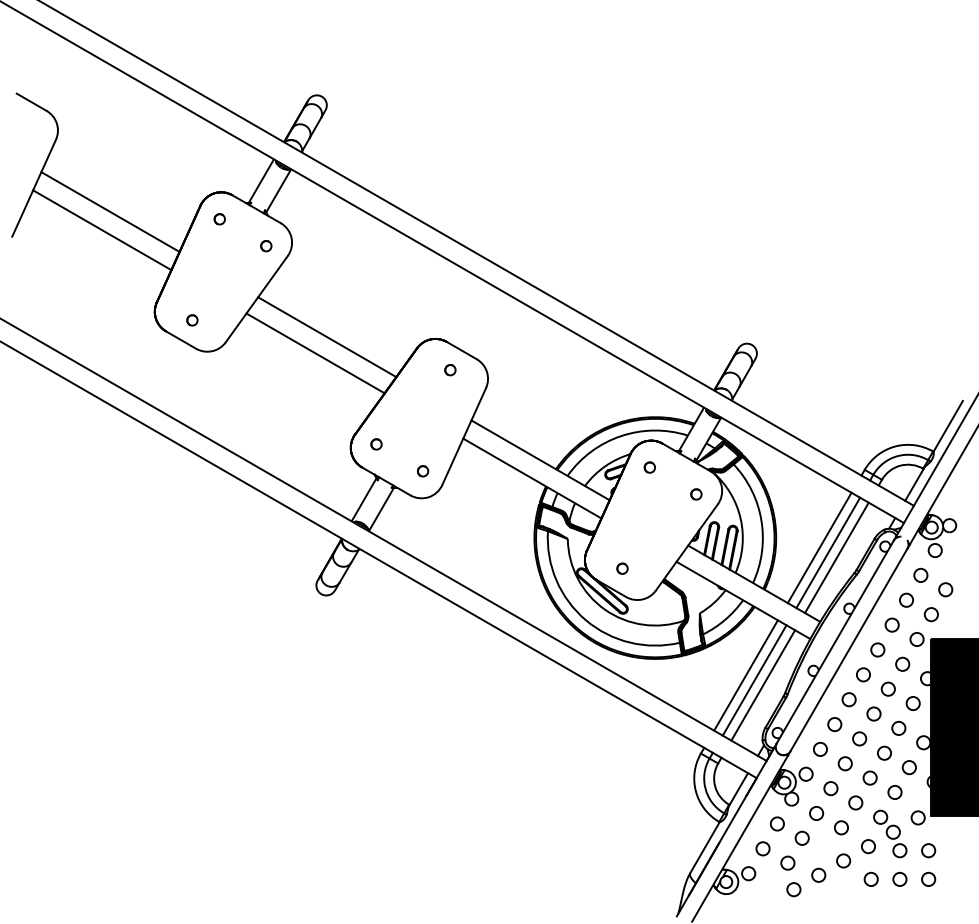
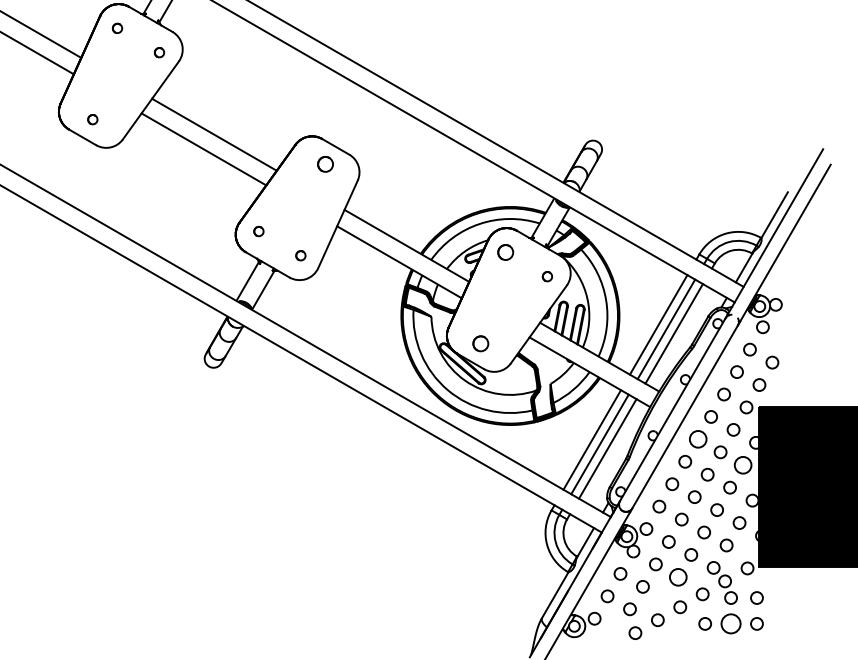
circle: (450, 370) -> (325, 164), size x1.6
circle: (649, 467) -> (505, 252), size x1.6
circle: (622, 568) -> (480, 343), size x1.6
circle: (863, 674) -> (698, 439), size x1.4
circle: (912, 703) -> (742, 465), size x1.4
circle: (841, 827) -> (678, 577), size x1.4
circle: (899, 879) -> (730, 623), size x1.6

